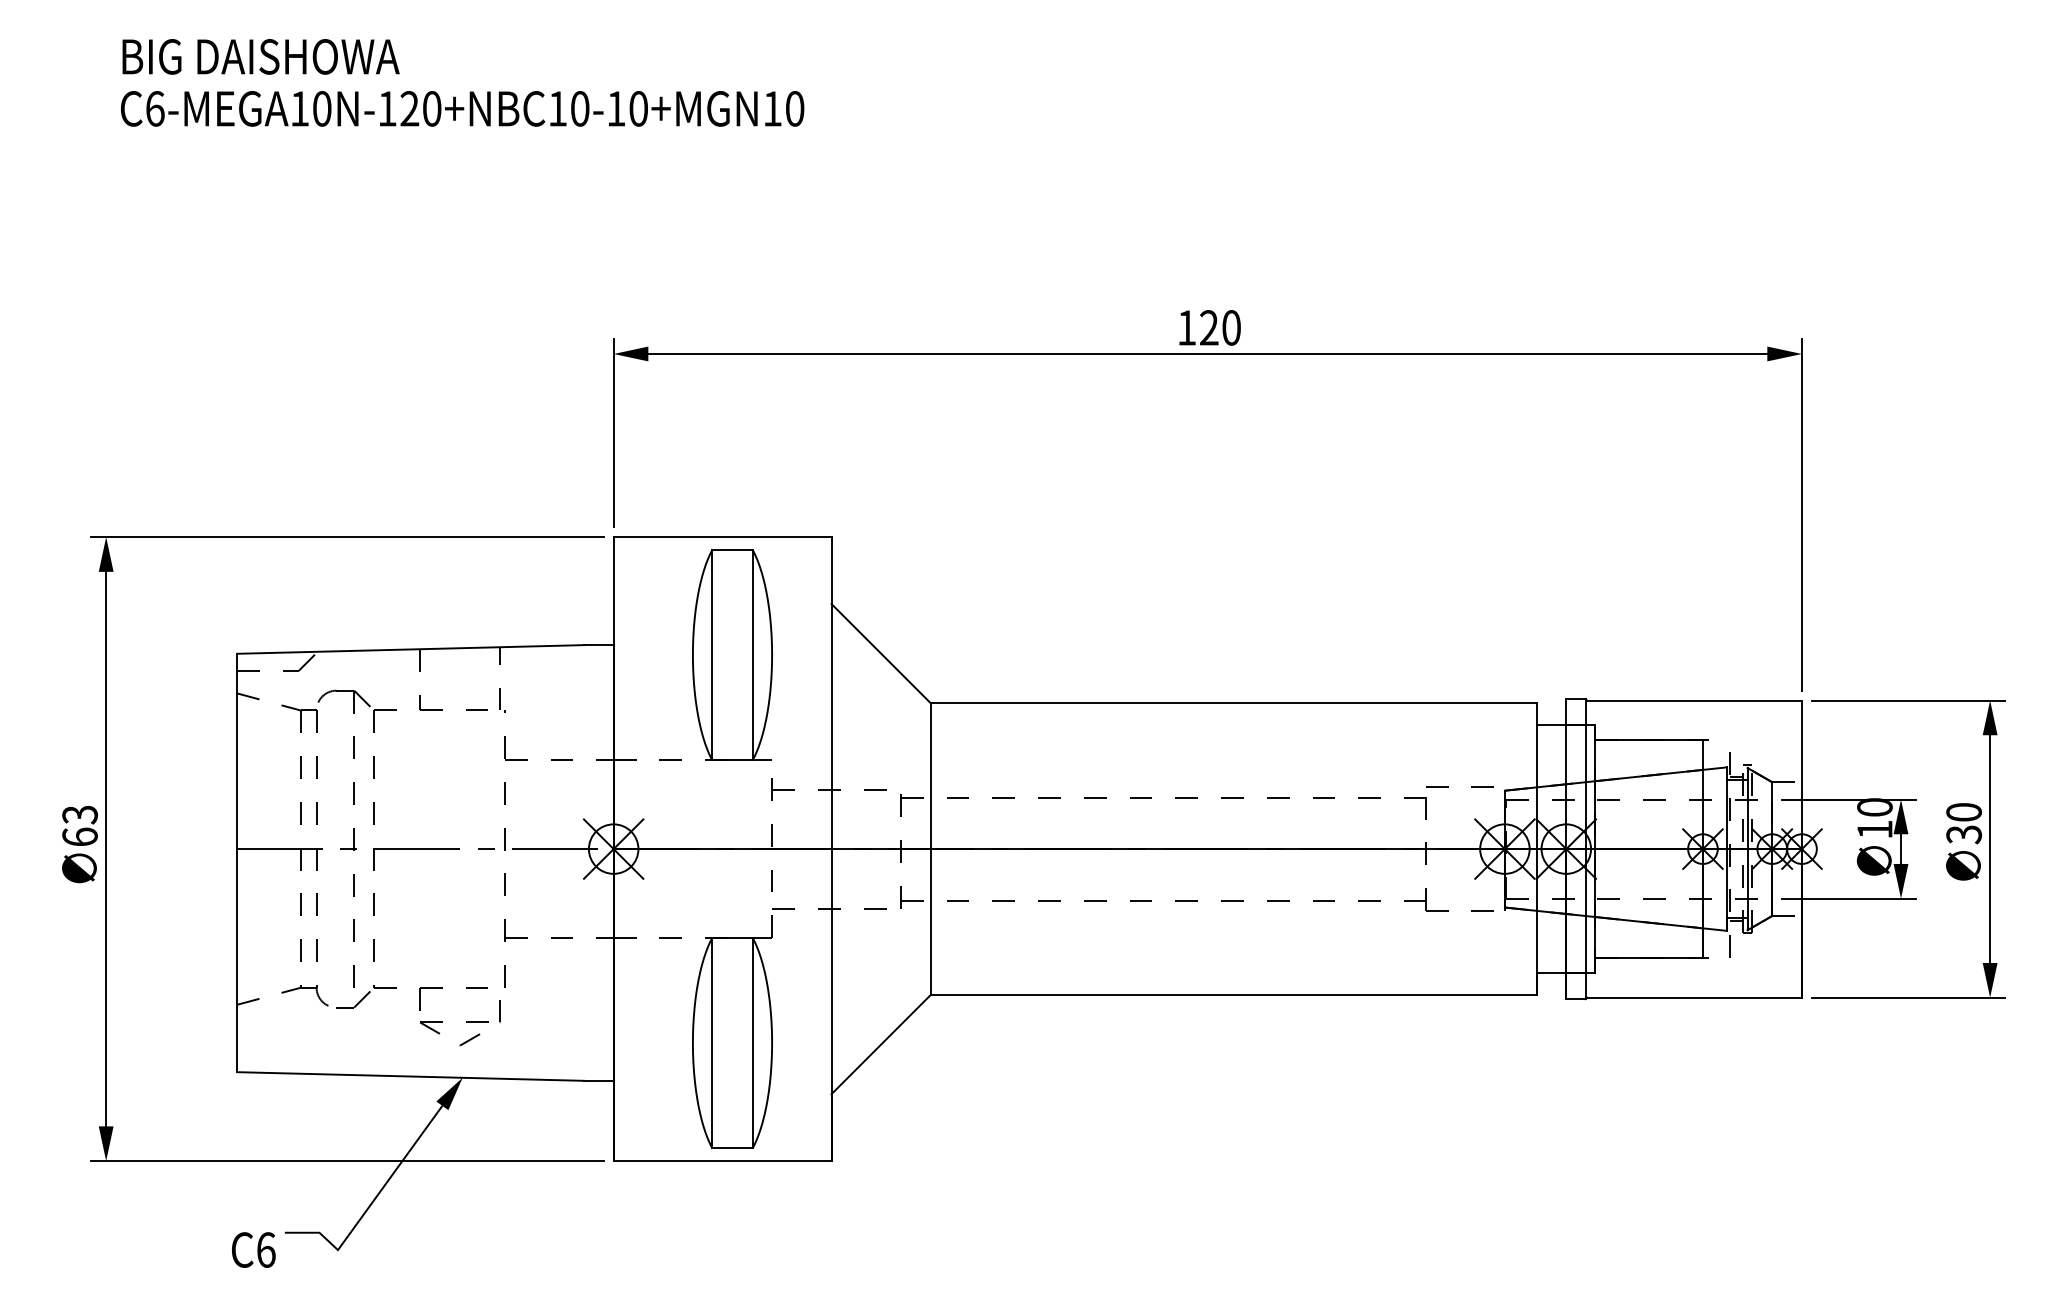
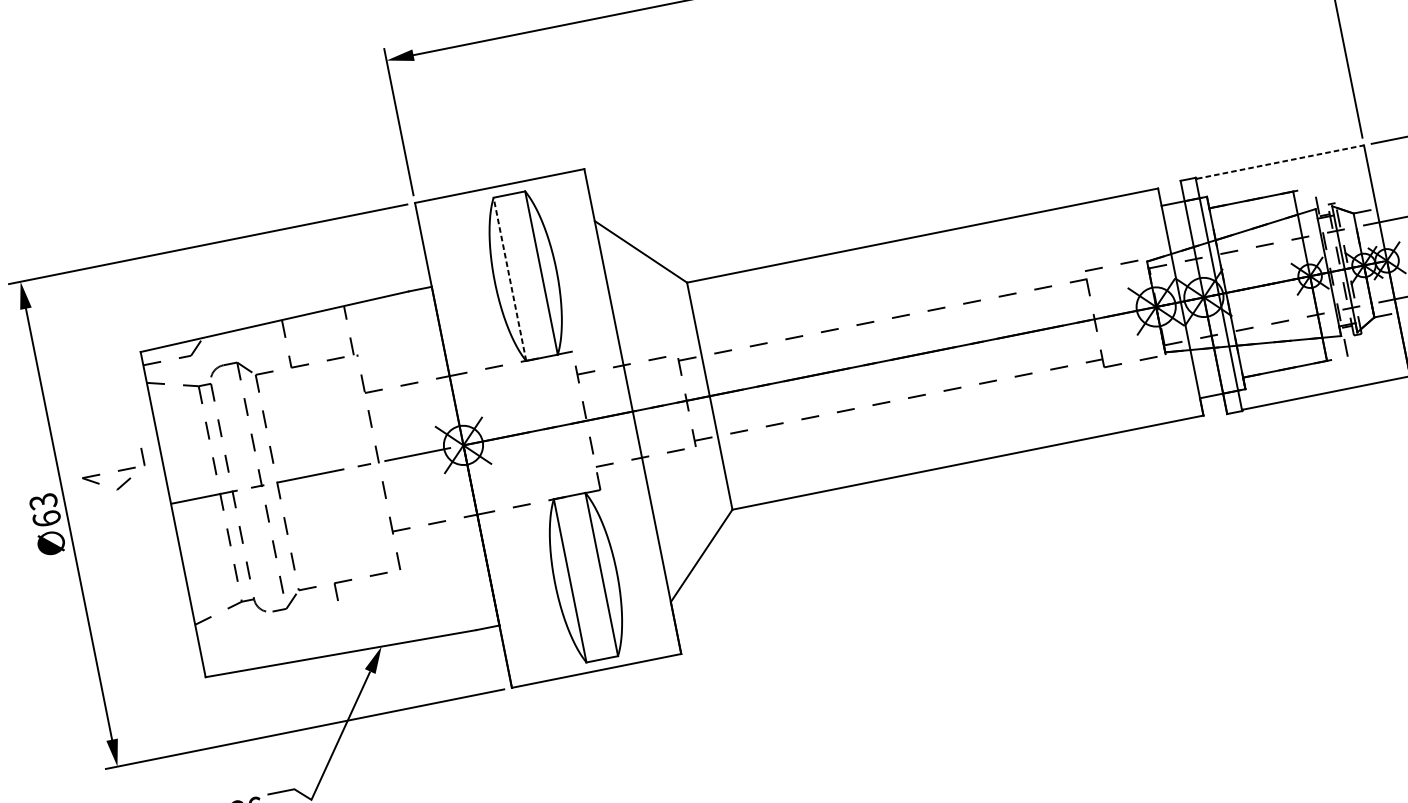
line: (712, 654) -> (510, 278), solid -> dashed
line: (1695, 700) -> (1281, 161), solid -> dashed
part: (466, 1022) -> (118, 471), moved

